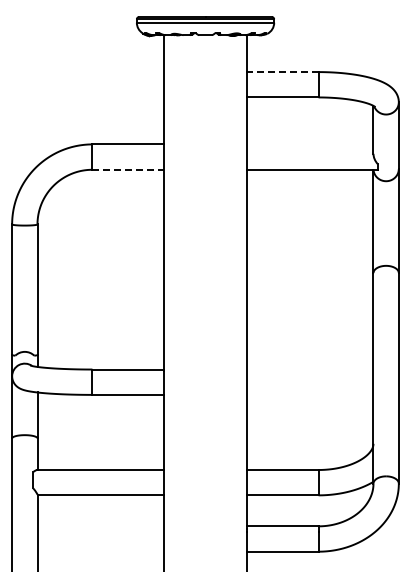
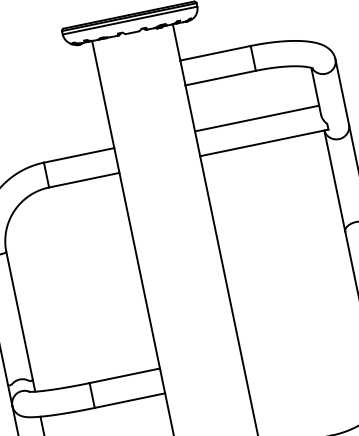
line: (282, 72) -> (215, 53), dashed -> solid
line: (309, 144) -> (256, 118), added
line: (128, 169) -> (84, 179), dashed -> solid

